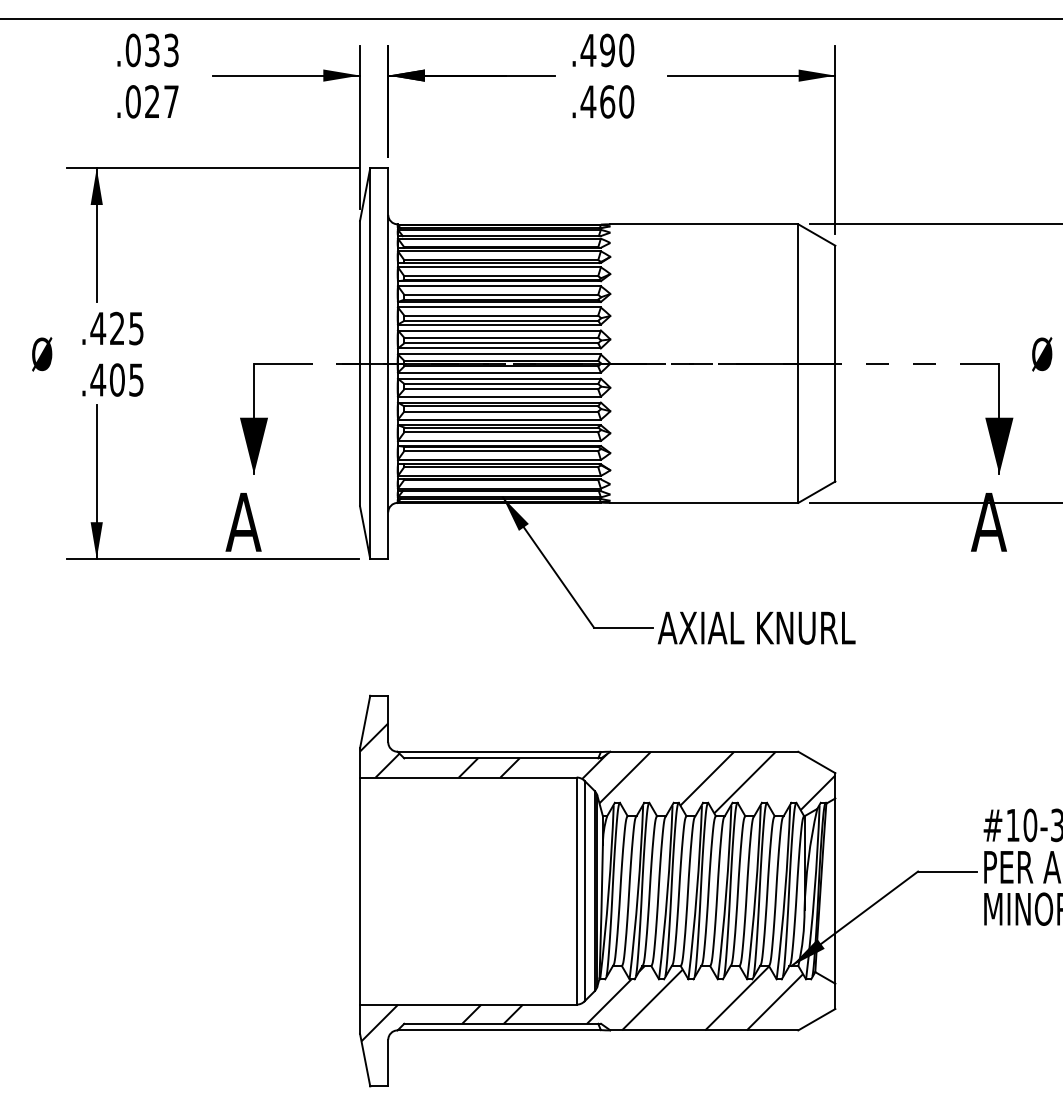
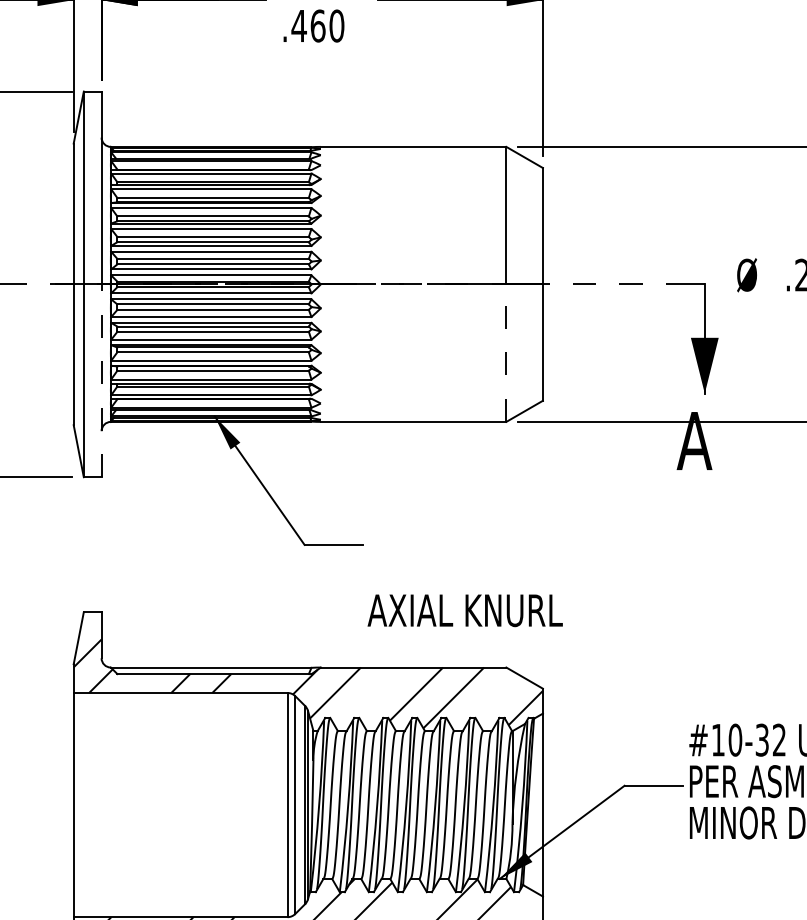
line: (798, 433) -> (506, 353), solid -> dashed
line: (388, 461) -> (101, 381), solid -> dashed
text: (756, 627) -> (465, 610), moved

